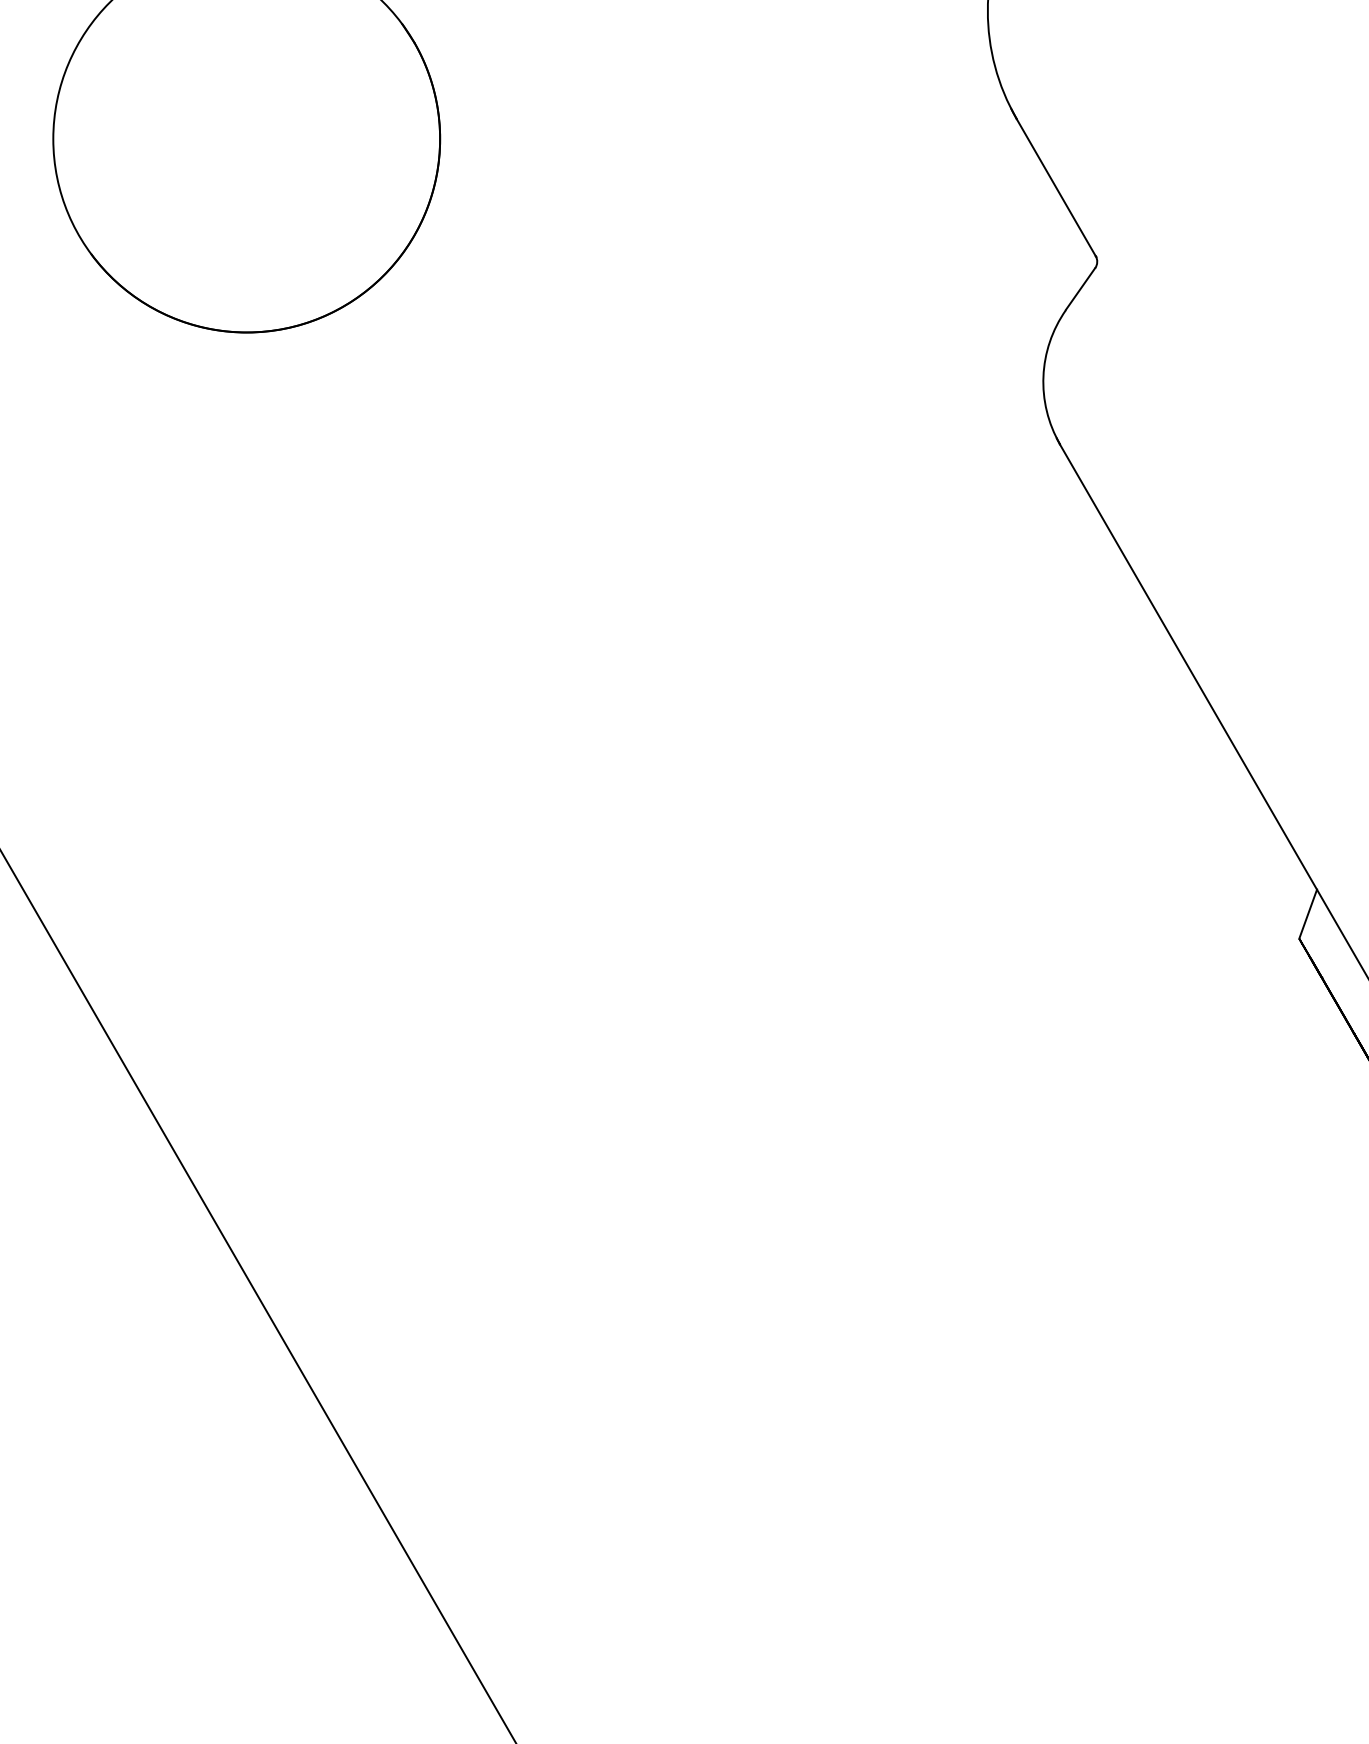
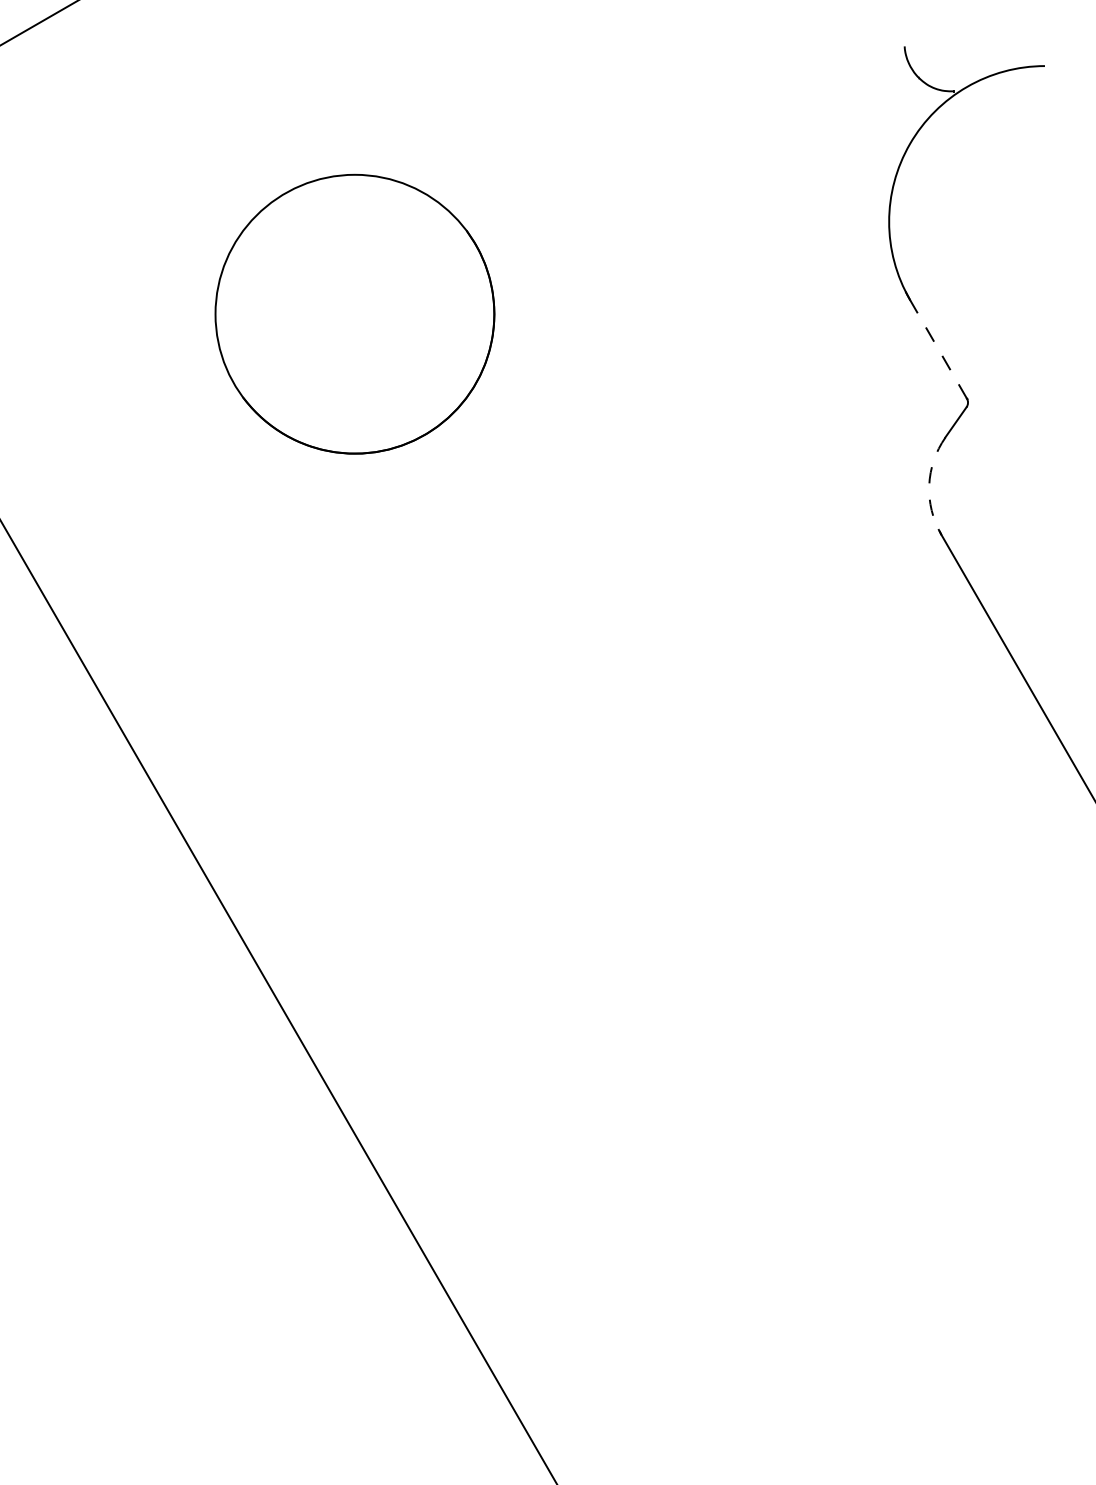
line: (1056, 188) -> (938, 349), solid -> dashed
arc: (1043, 376) -> (929, 485), solid -> dashed

